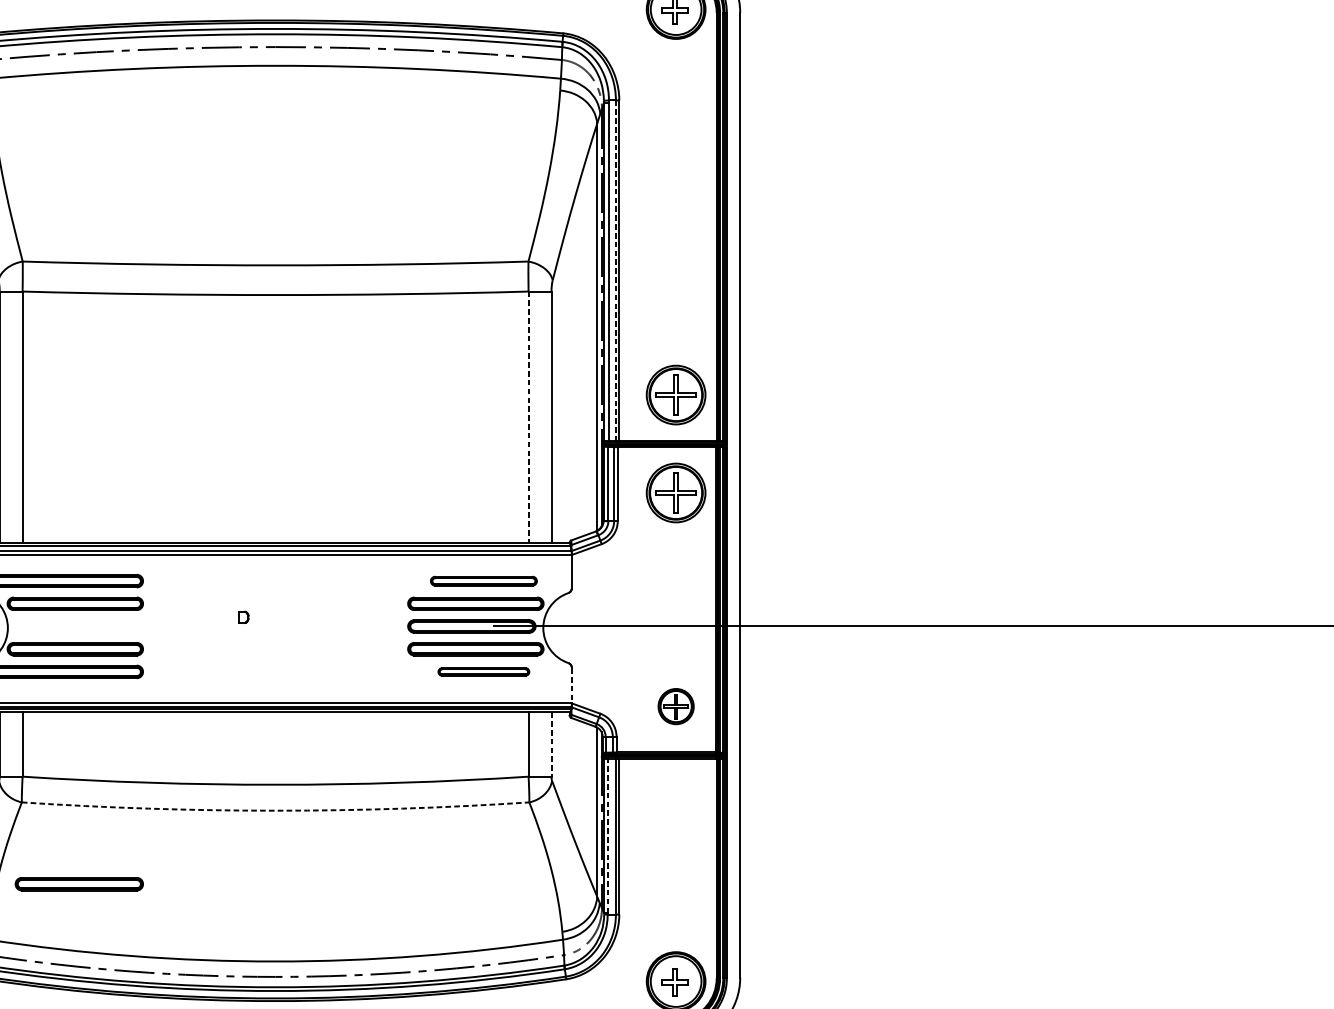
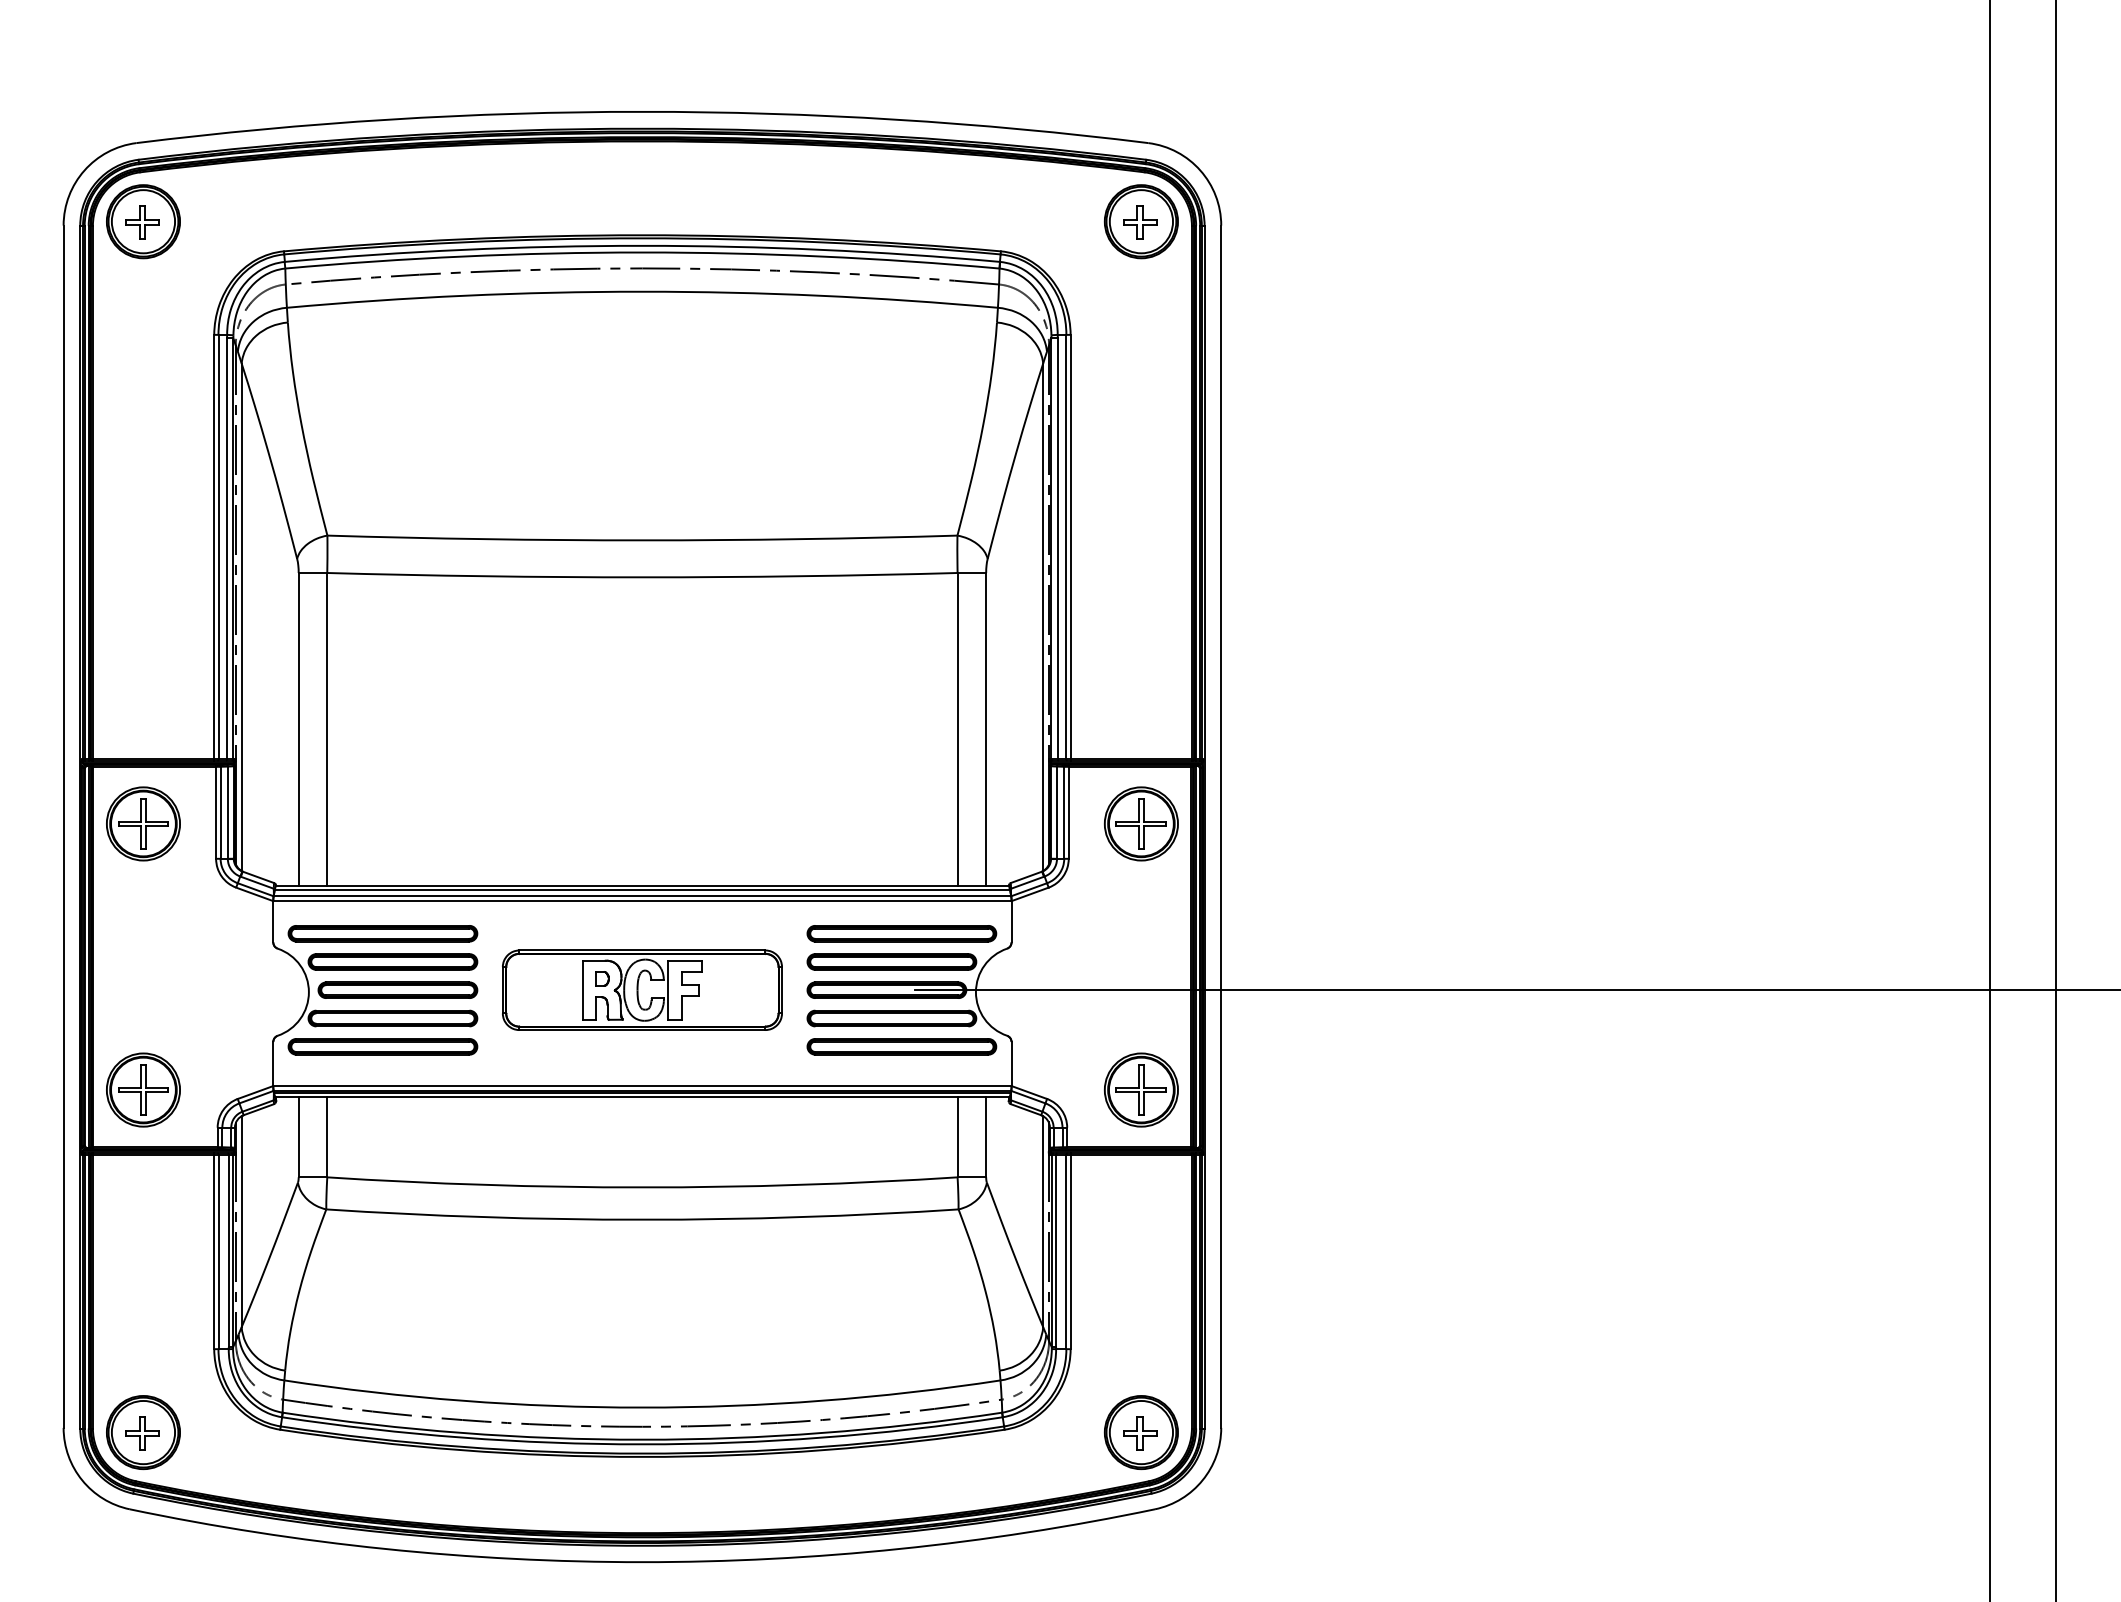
line: (616, 271) -> (1066, 547), dashed -> solid
part: (676, 394) -> (1141, 701), removed
line: (528, 417) -> (957, 729), dashed -> solid
part: (483, 580) -> (901, 933), size x1.43
part: (275, 625) -> (642, 989), added
part: (483, 671) -> (901, 1046), size x1.67
line: (571, 686) -> (1011, 1064), dashed -> solid
part: (676, 706) -> (1141, 1089), size x1.67
line: (551, 744) -> (986, 1137), dashed -> solid
arc: (275, 810) -> (642, 1219), dashed -> solid
line: (607, 835) -> (1056, 1250), dashed -> solid
part: (78, 883) -> (397, 989), moved

